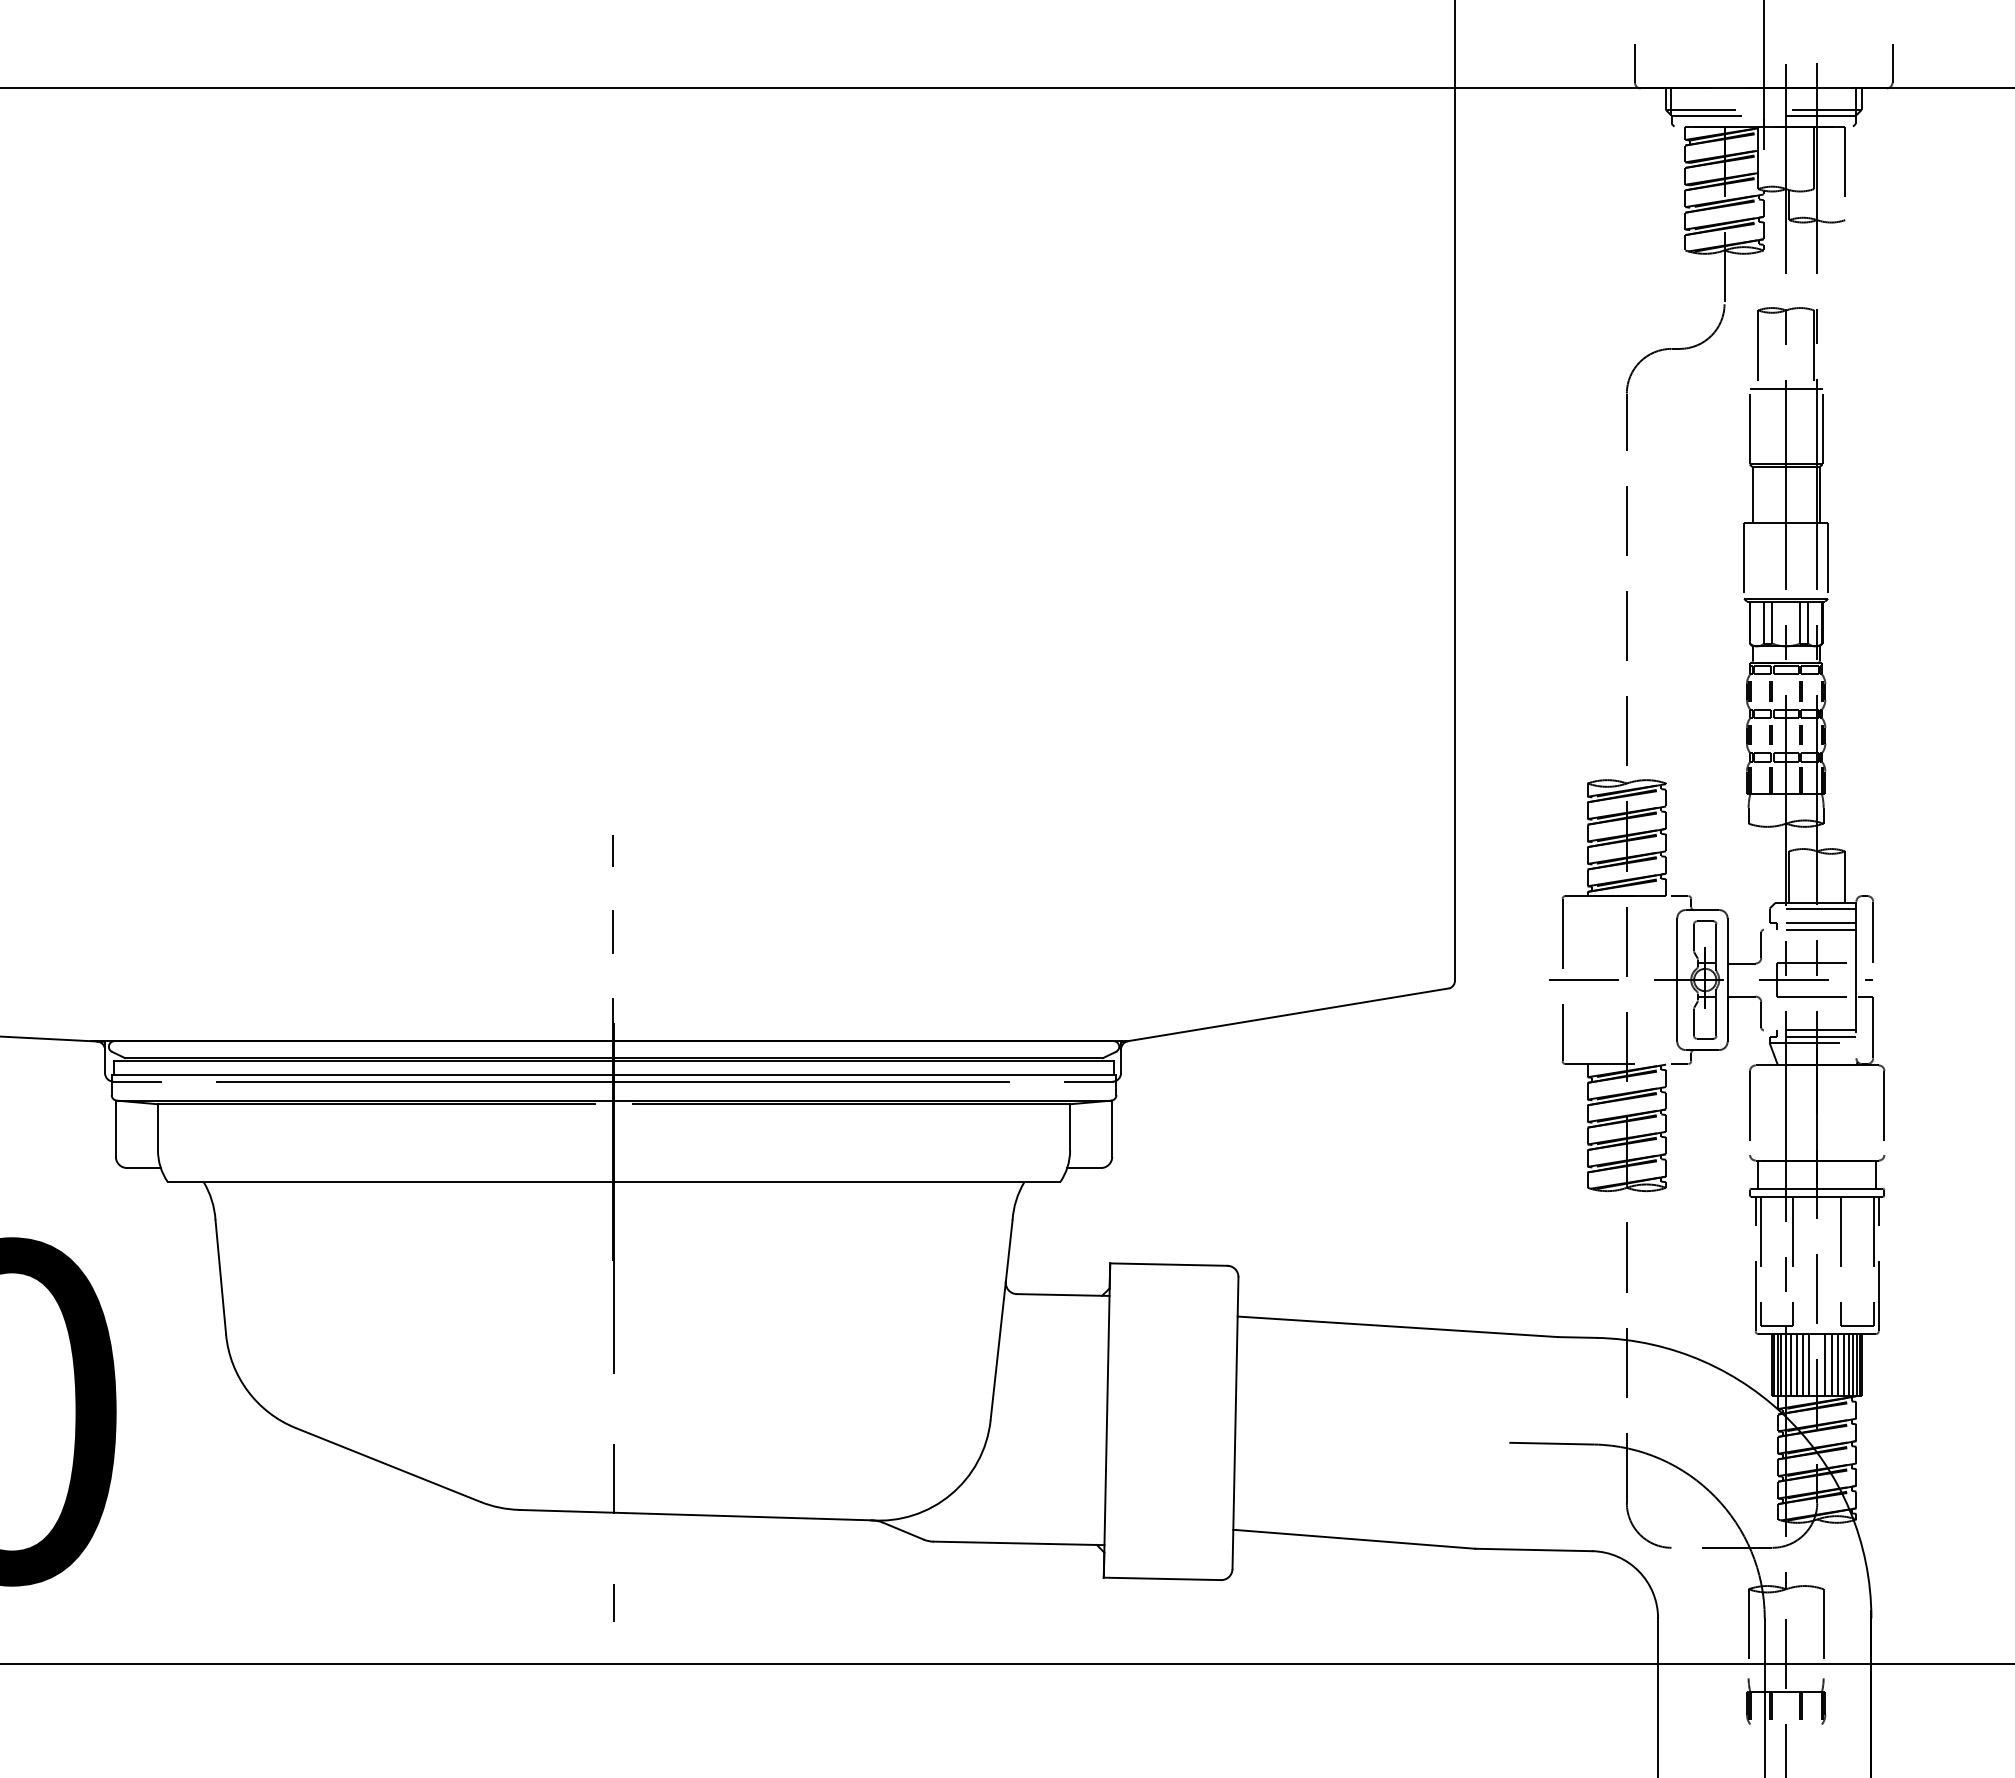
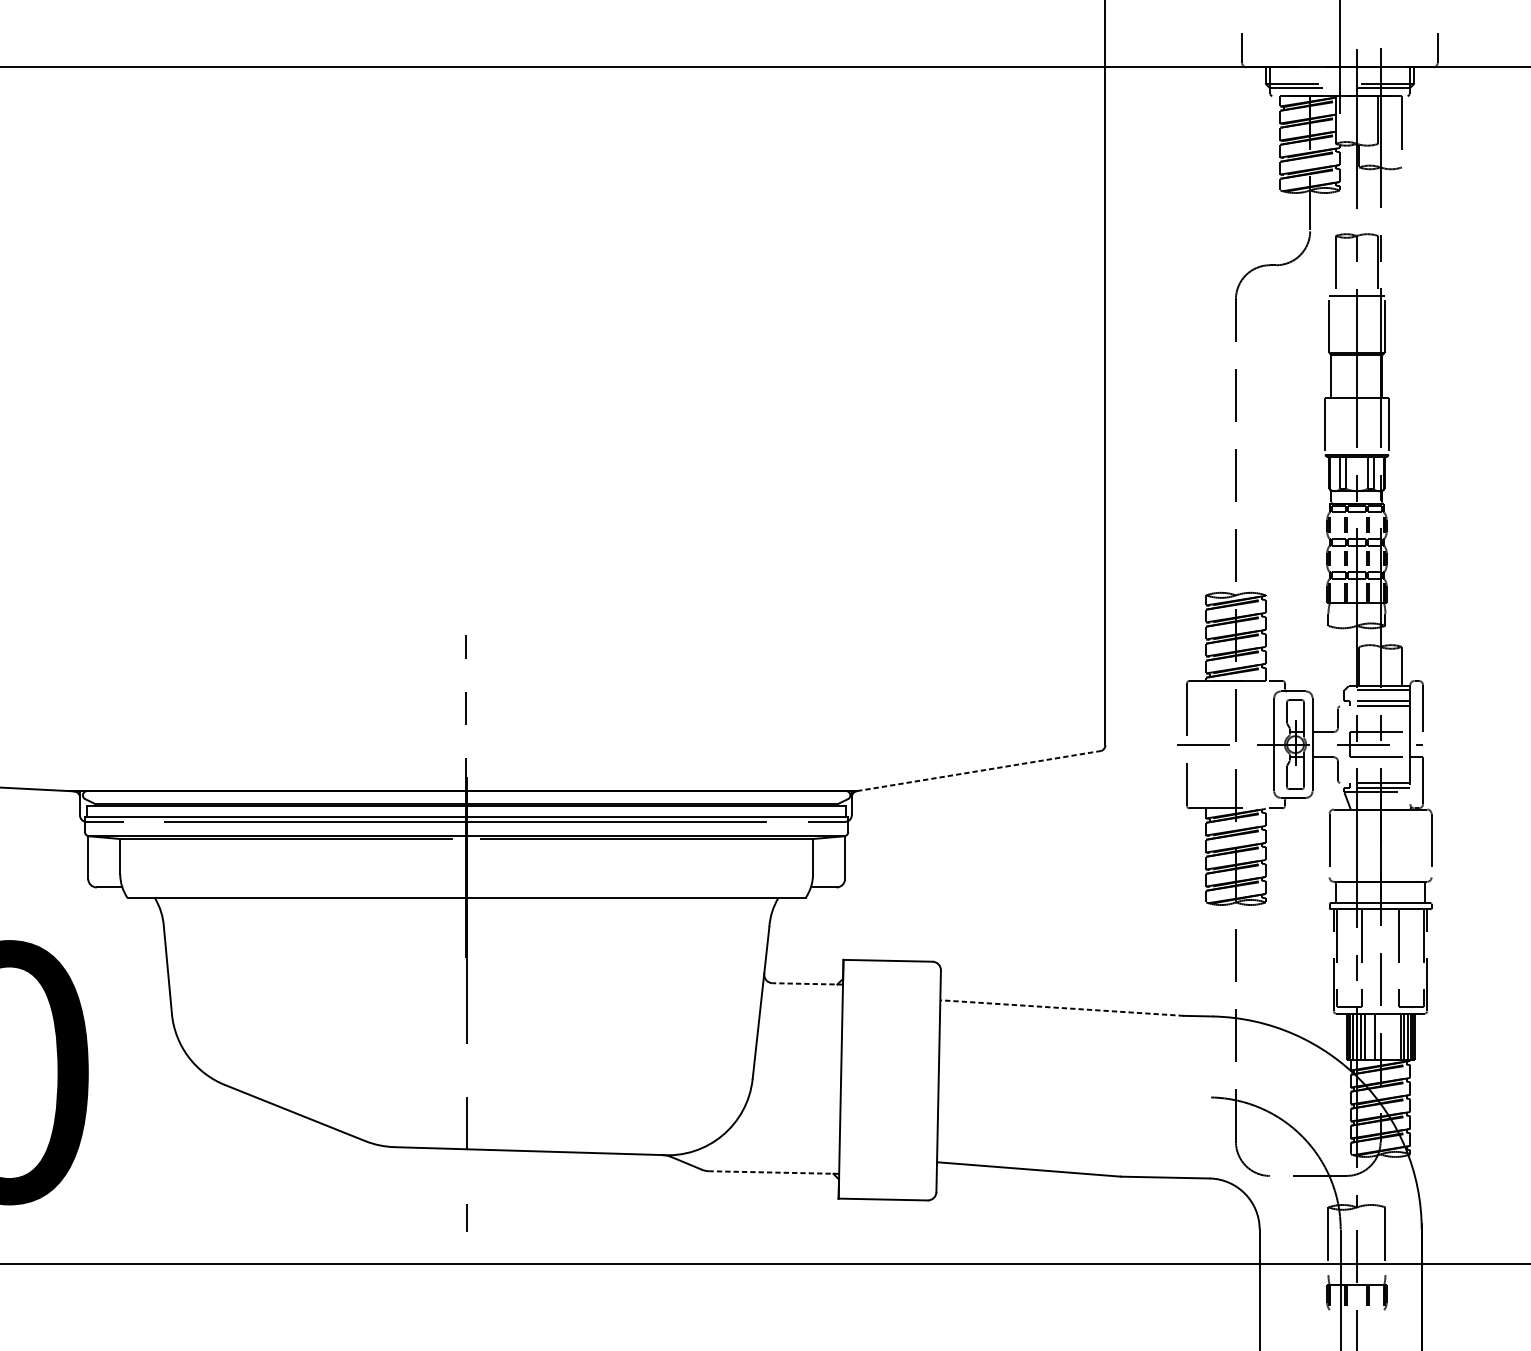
line: (1288, 1014) -> (978, 770), solid -> dashed
line: (1062, 1295) -> (807, 984), solid -> dashed
line: (1397, 1326) -> (1061, 1007), solid -> dashed
line: (1802, 1364) -> (1369, 1036), removed
line: (1825, 1364) -> (1386, 1036), removed
line: (1831, 1364) -> (1391, 1036), removed
line: (1837, 1364) -> (1395, 1036), removed
line: (1551, 1443) -> (1178, 1096), removed
line: (1018, 1543) -> (773, 1172), solid -> dashed

